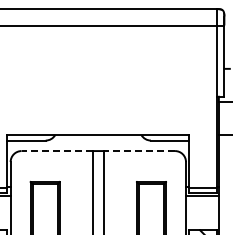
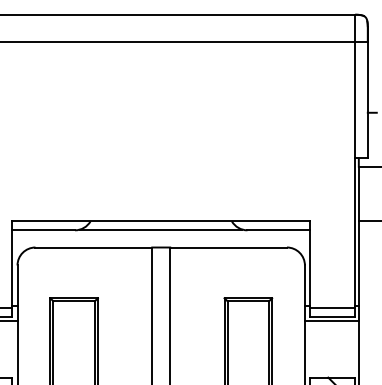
line: (98, 140) -> (161, 230), added
line: (57, 151) -> (94, 248), dashed -> solid
line: (139, 151) -> (228, 248), dashed -> solid

